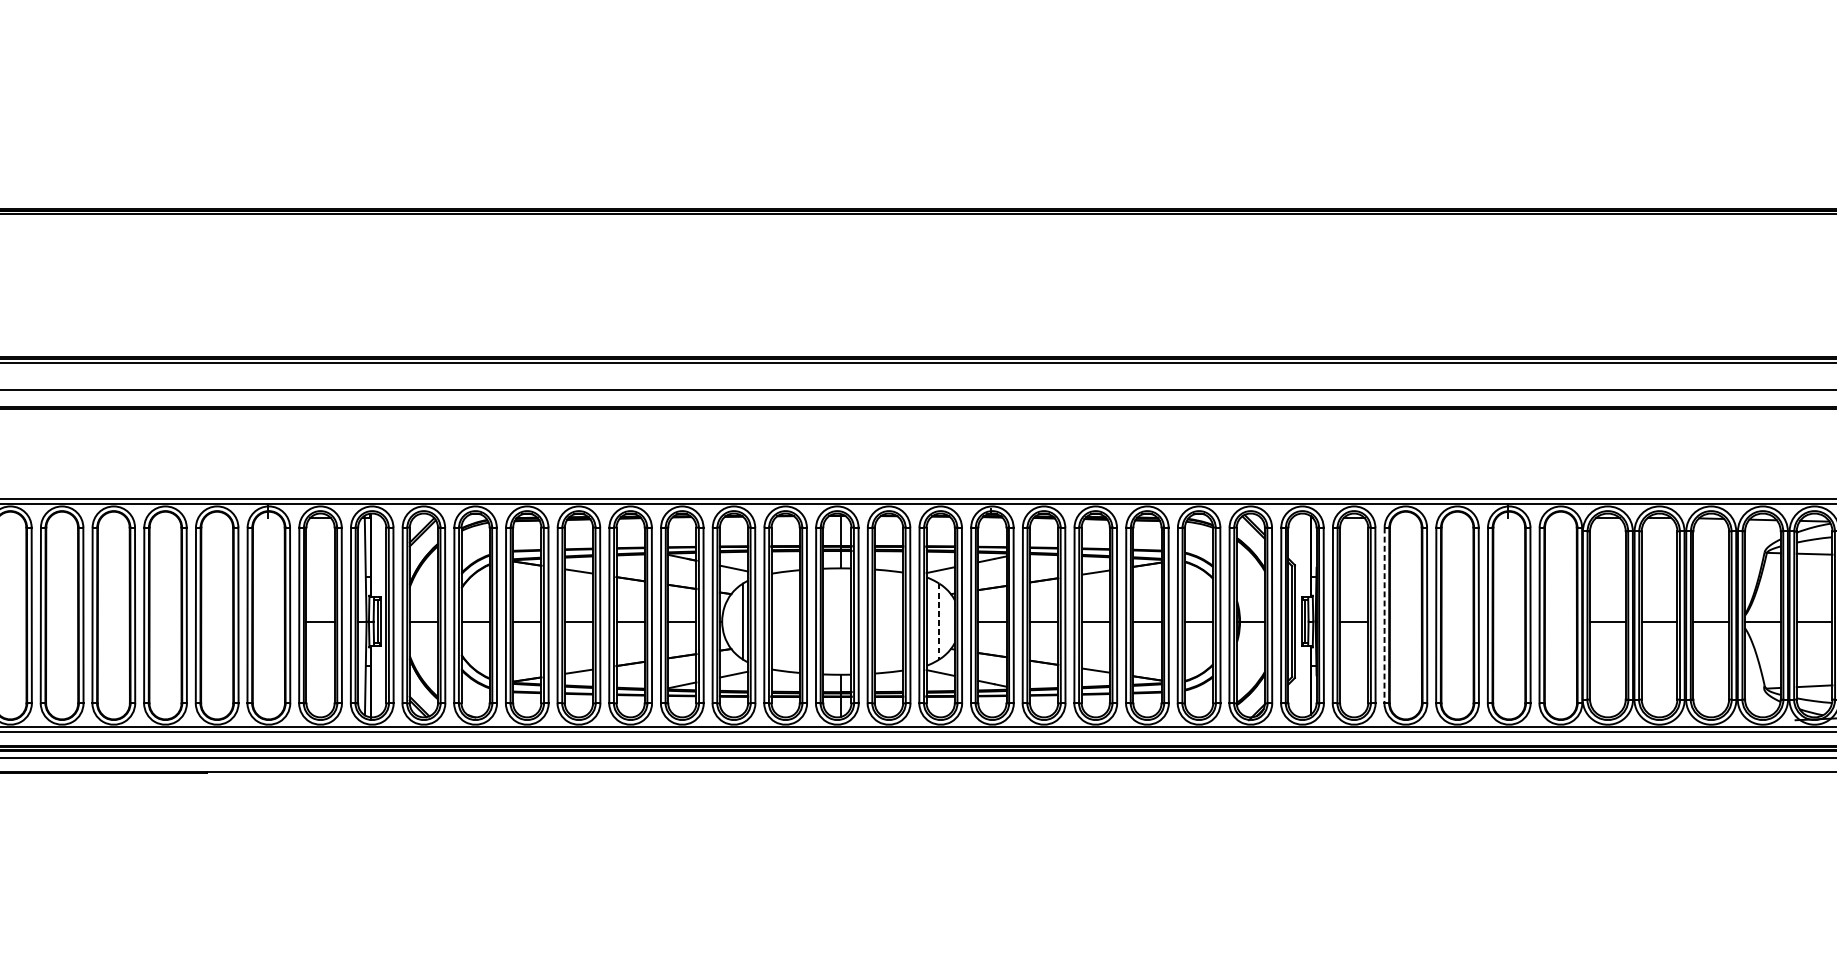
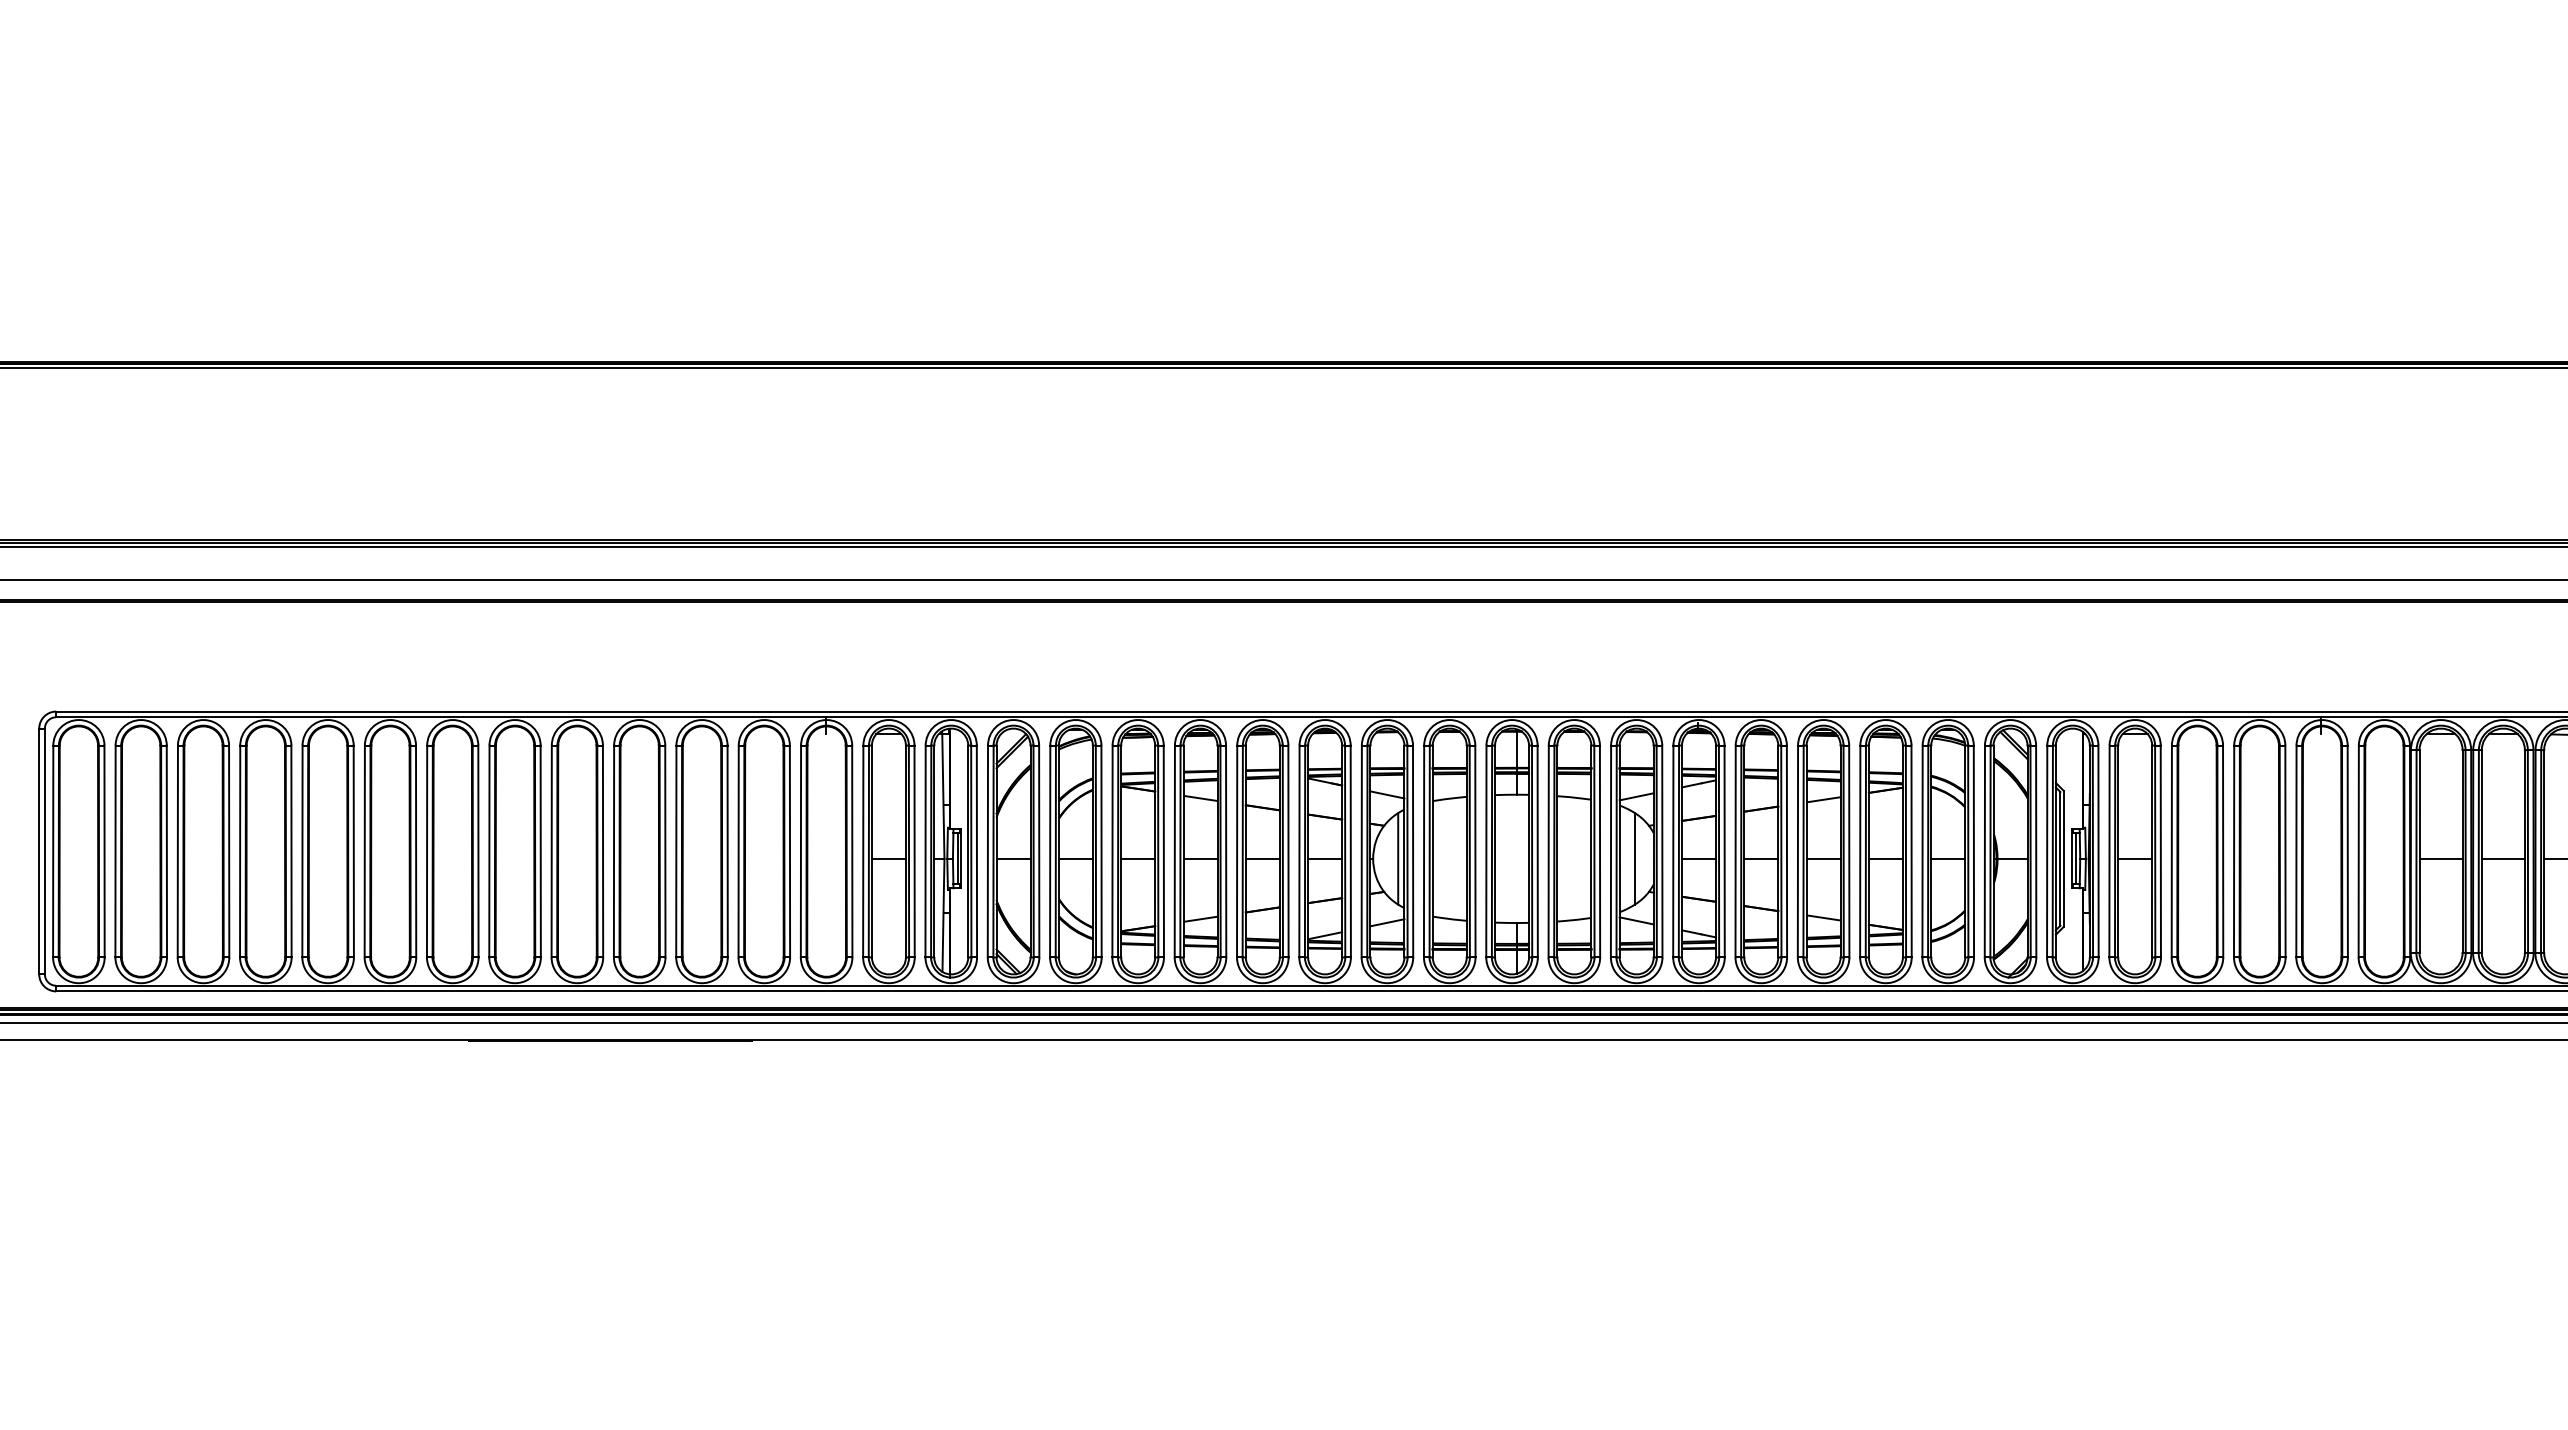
line: (1384, 615) -> (2171, 851), dashed -> solid
line: (938, 621) -> (1634, 858), dashed -> solid

